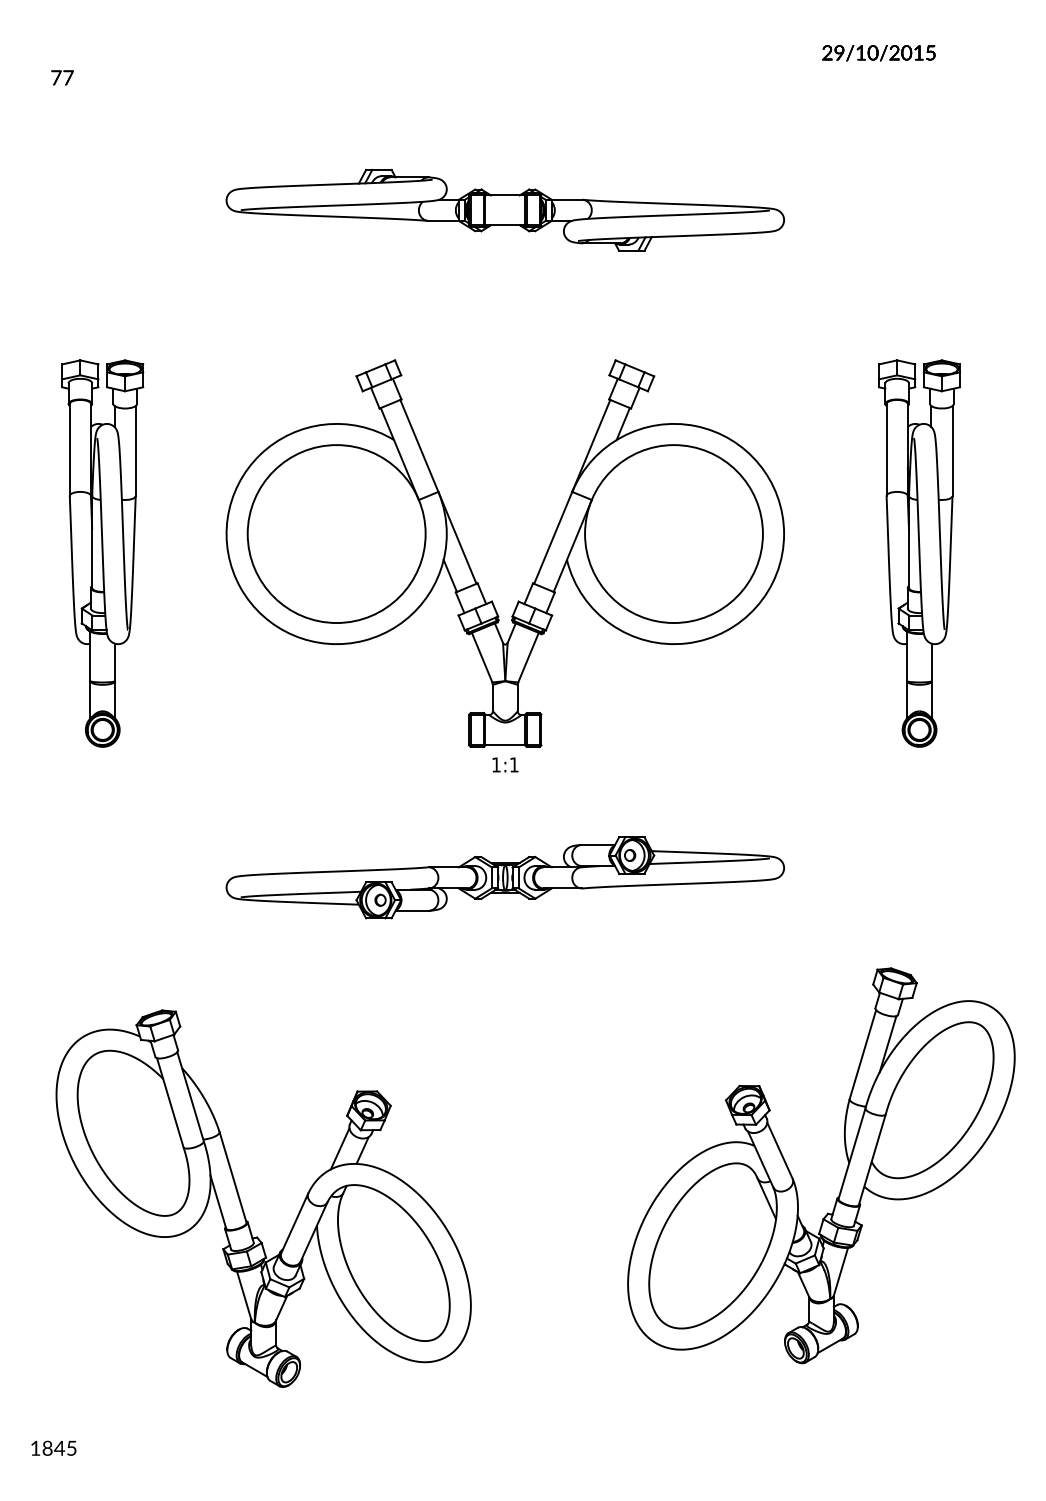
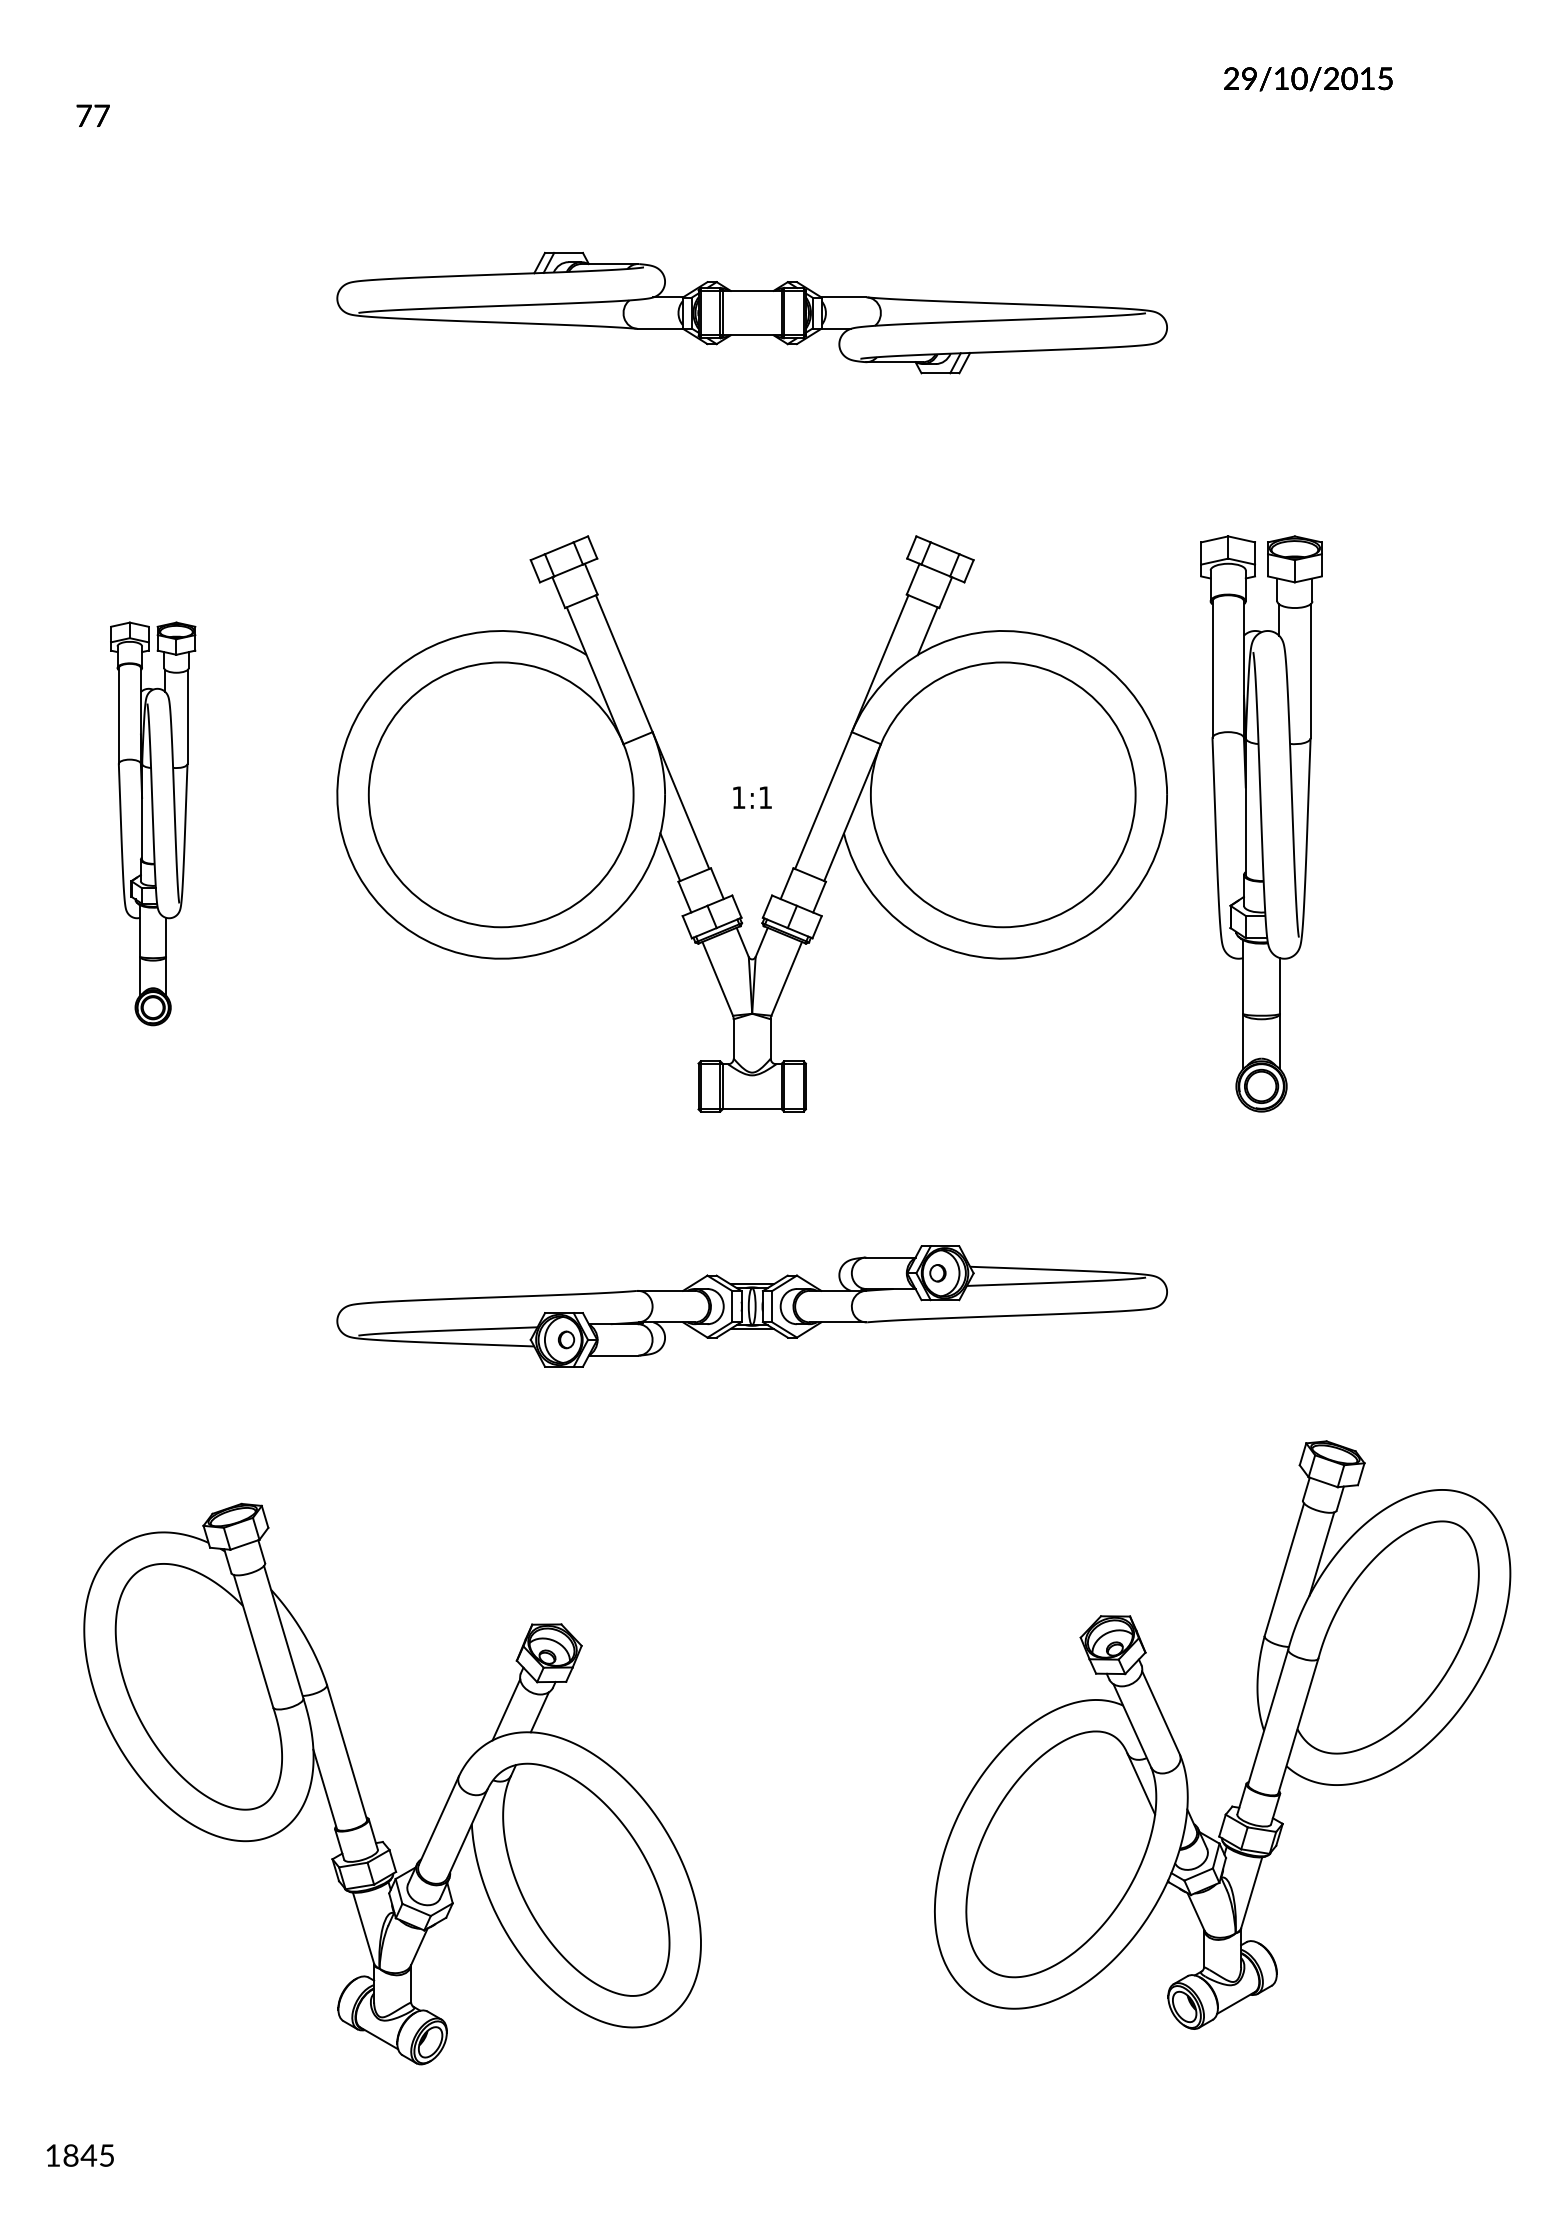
part: (102, 553) -> (152, 823), size x0.7
part: (919, 553) -> (1261, 823), moved
text: (505, 764) -> (752, 797), moved

